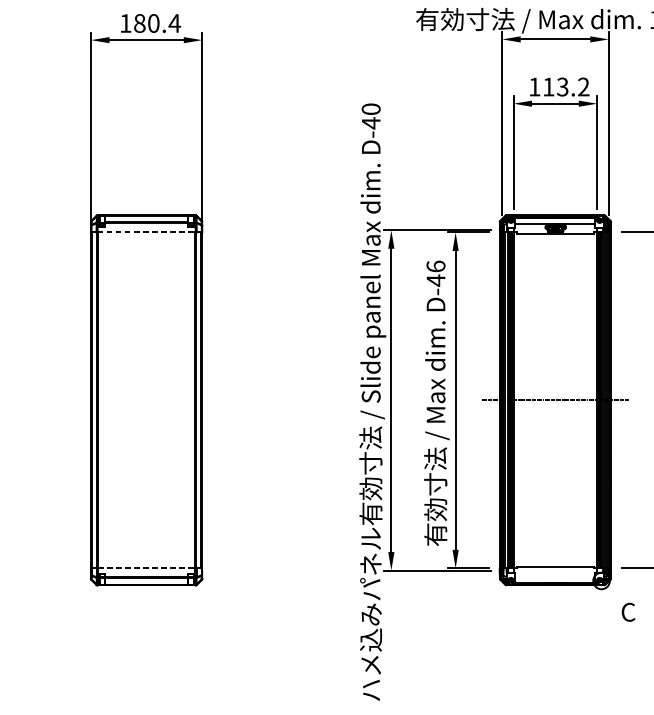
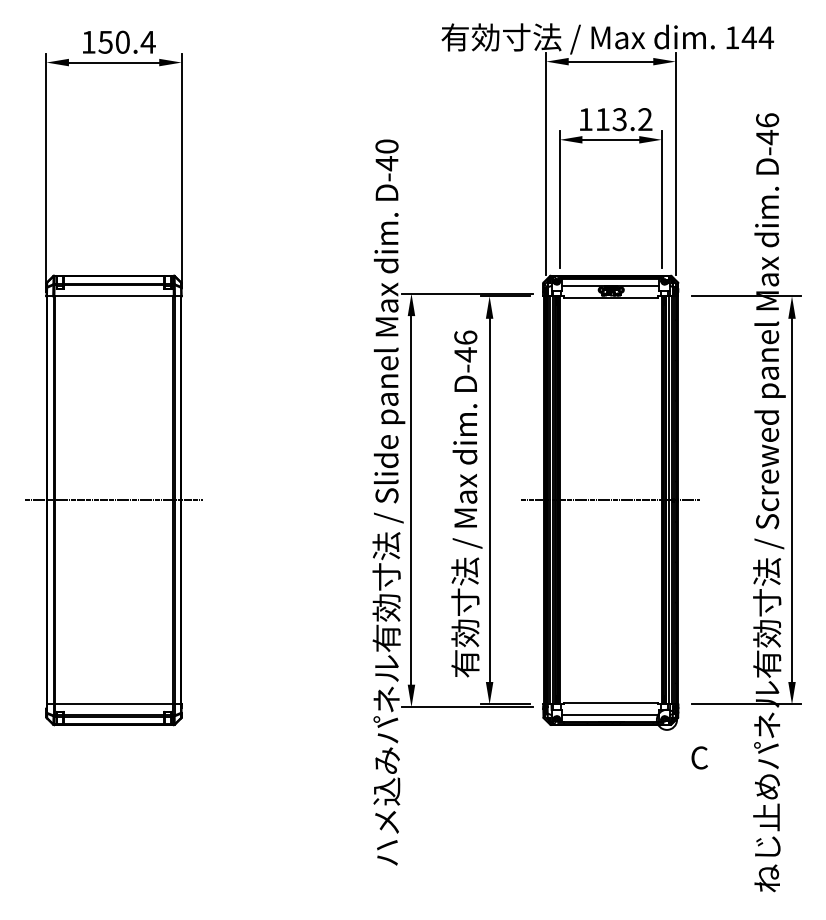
text: (139, 22) -> (105, 41), 180.4 -> 150.4
line: (146, 232) -> (114, 296), dashed -> solid
line: (146, 400) -> (113, 500), added
line: (146, 568) -> (114, 704), dashed -> solid
line: (555, 577) -> (610, 715), added

